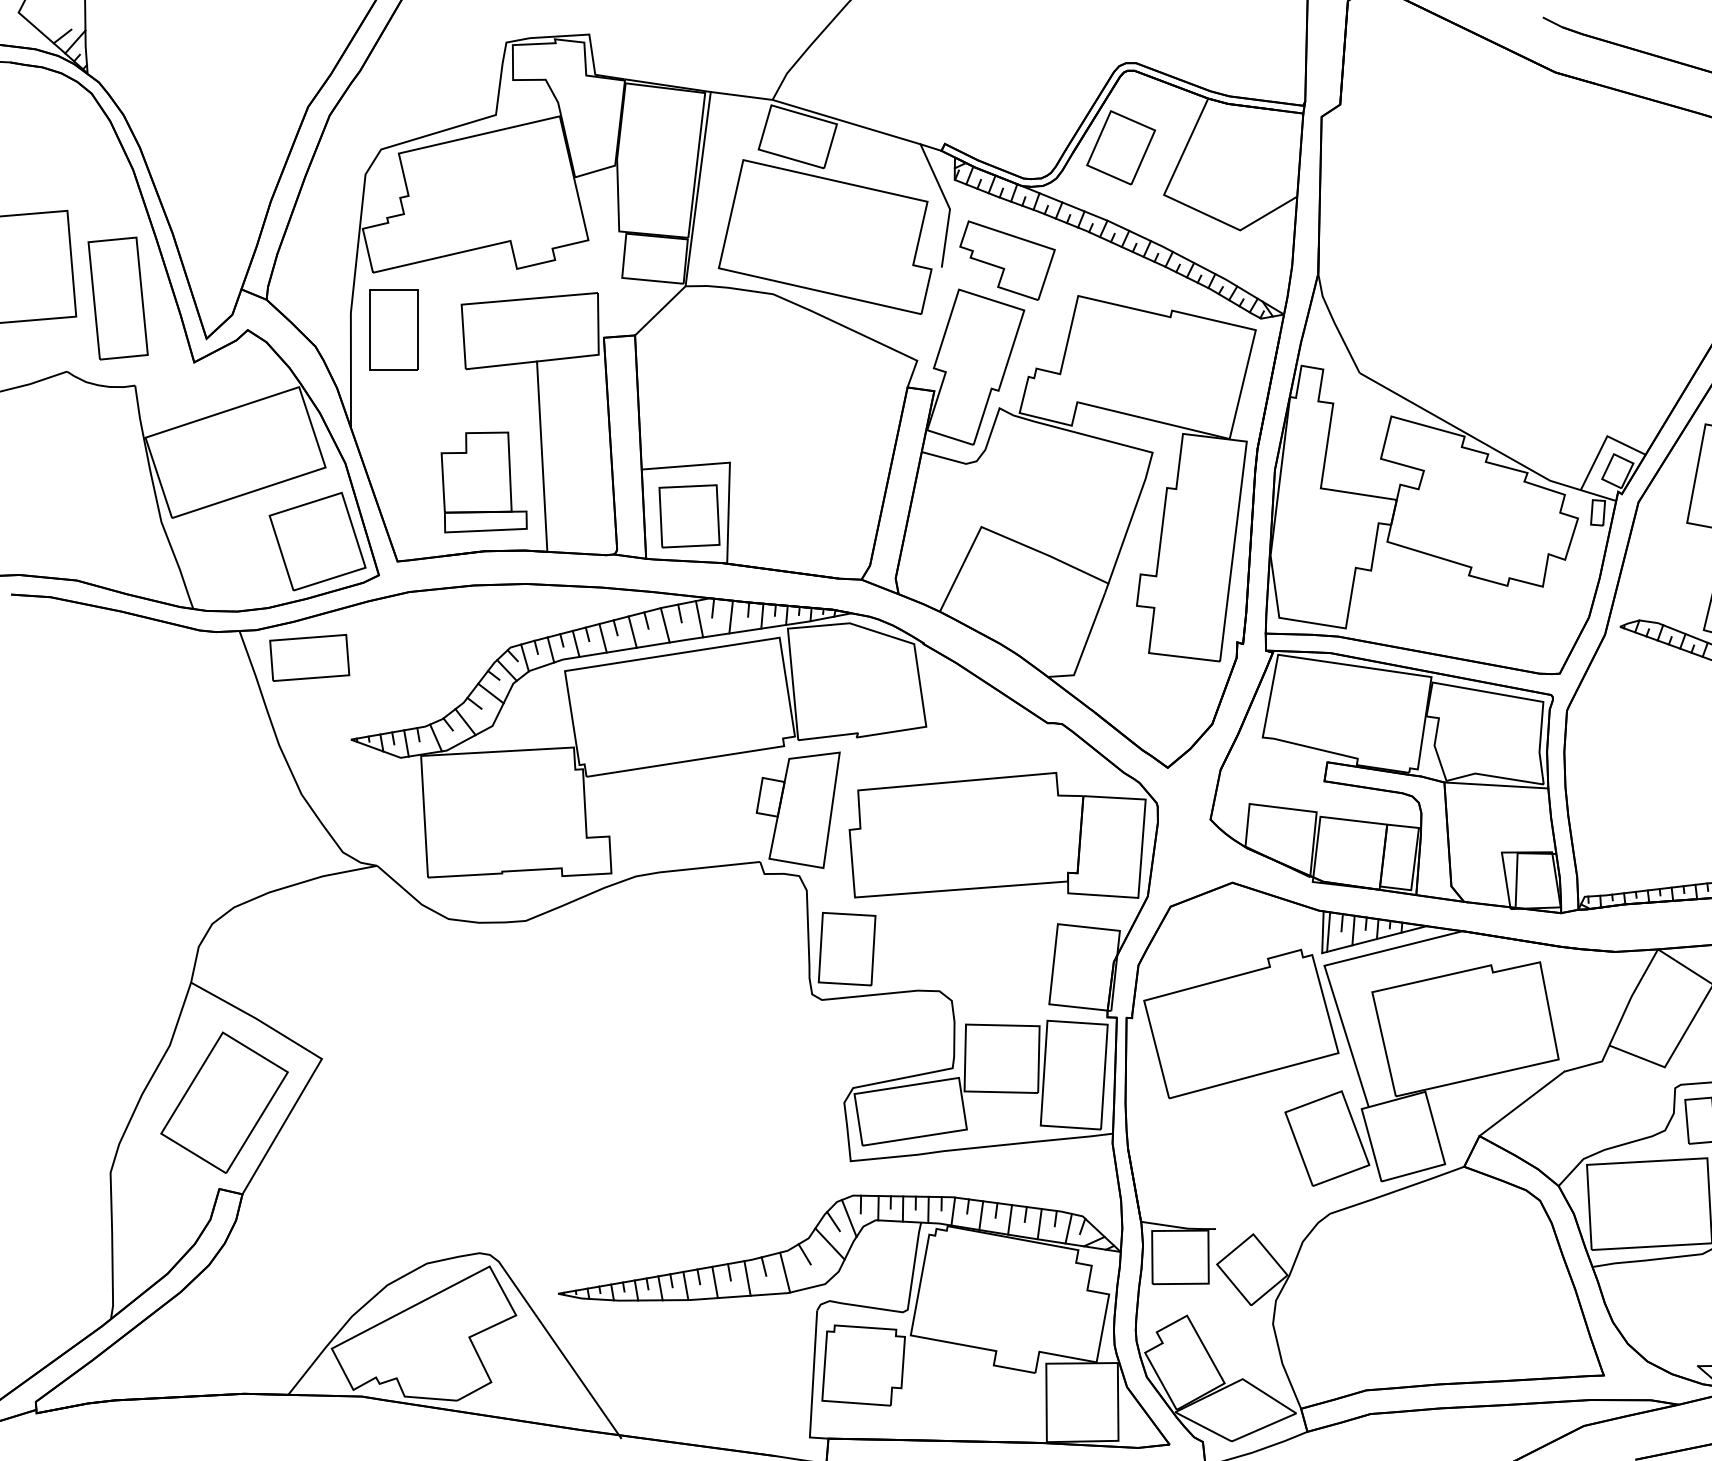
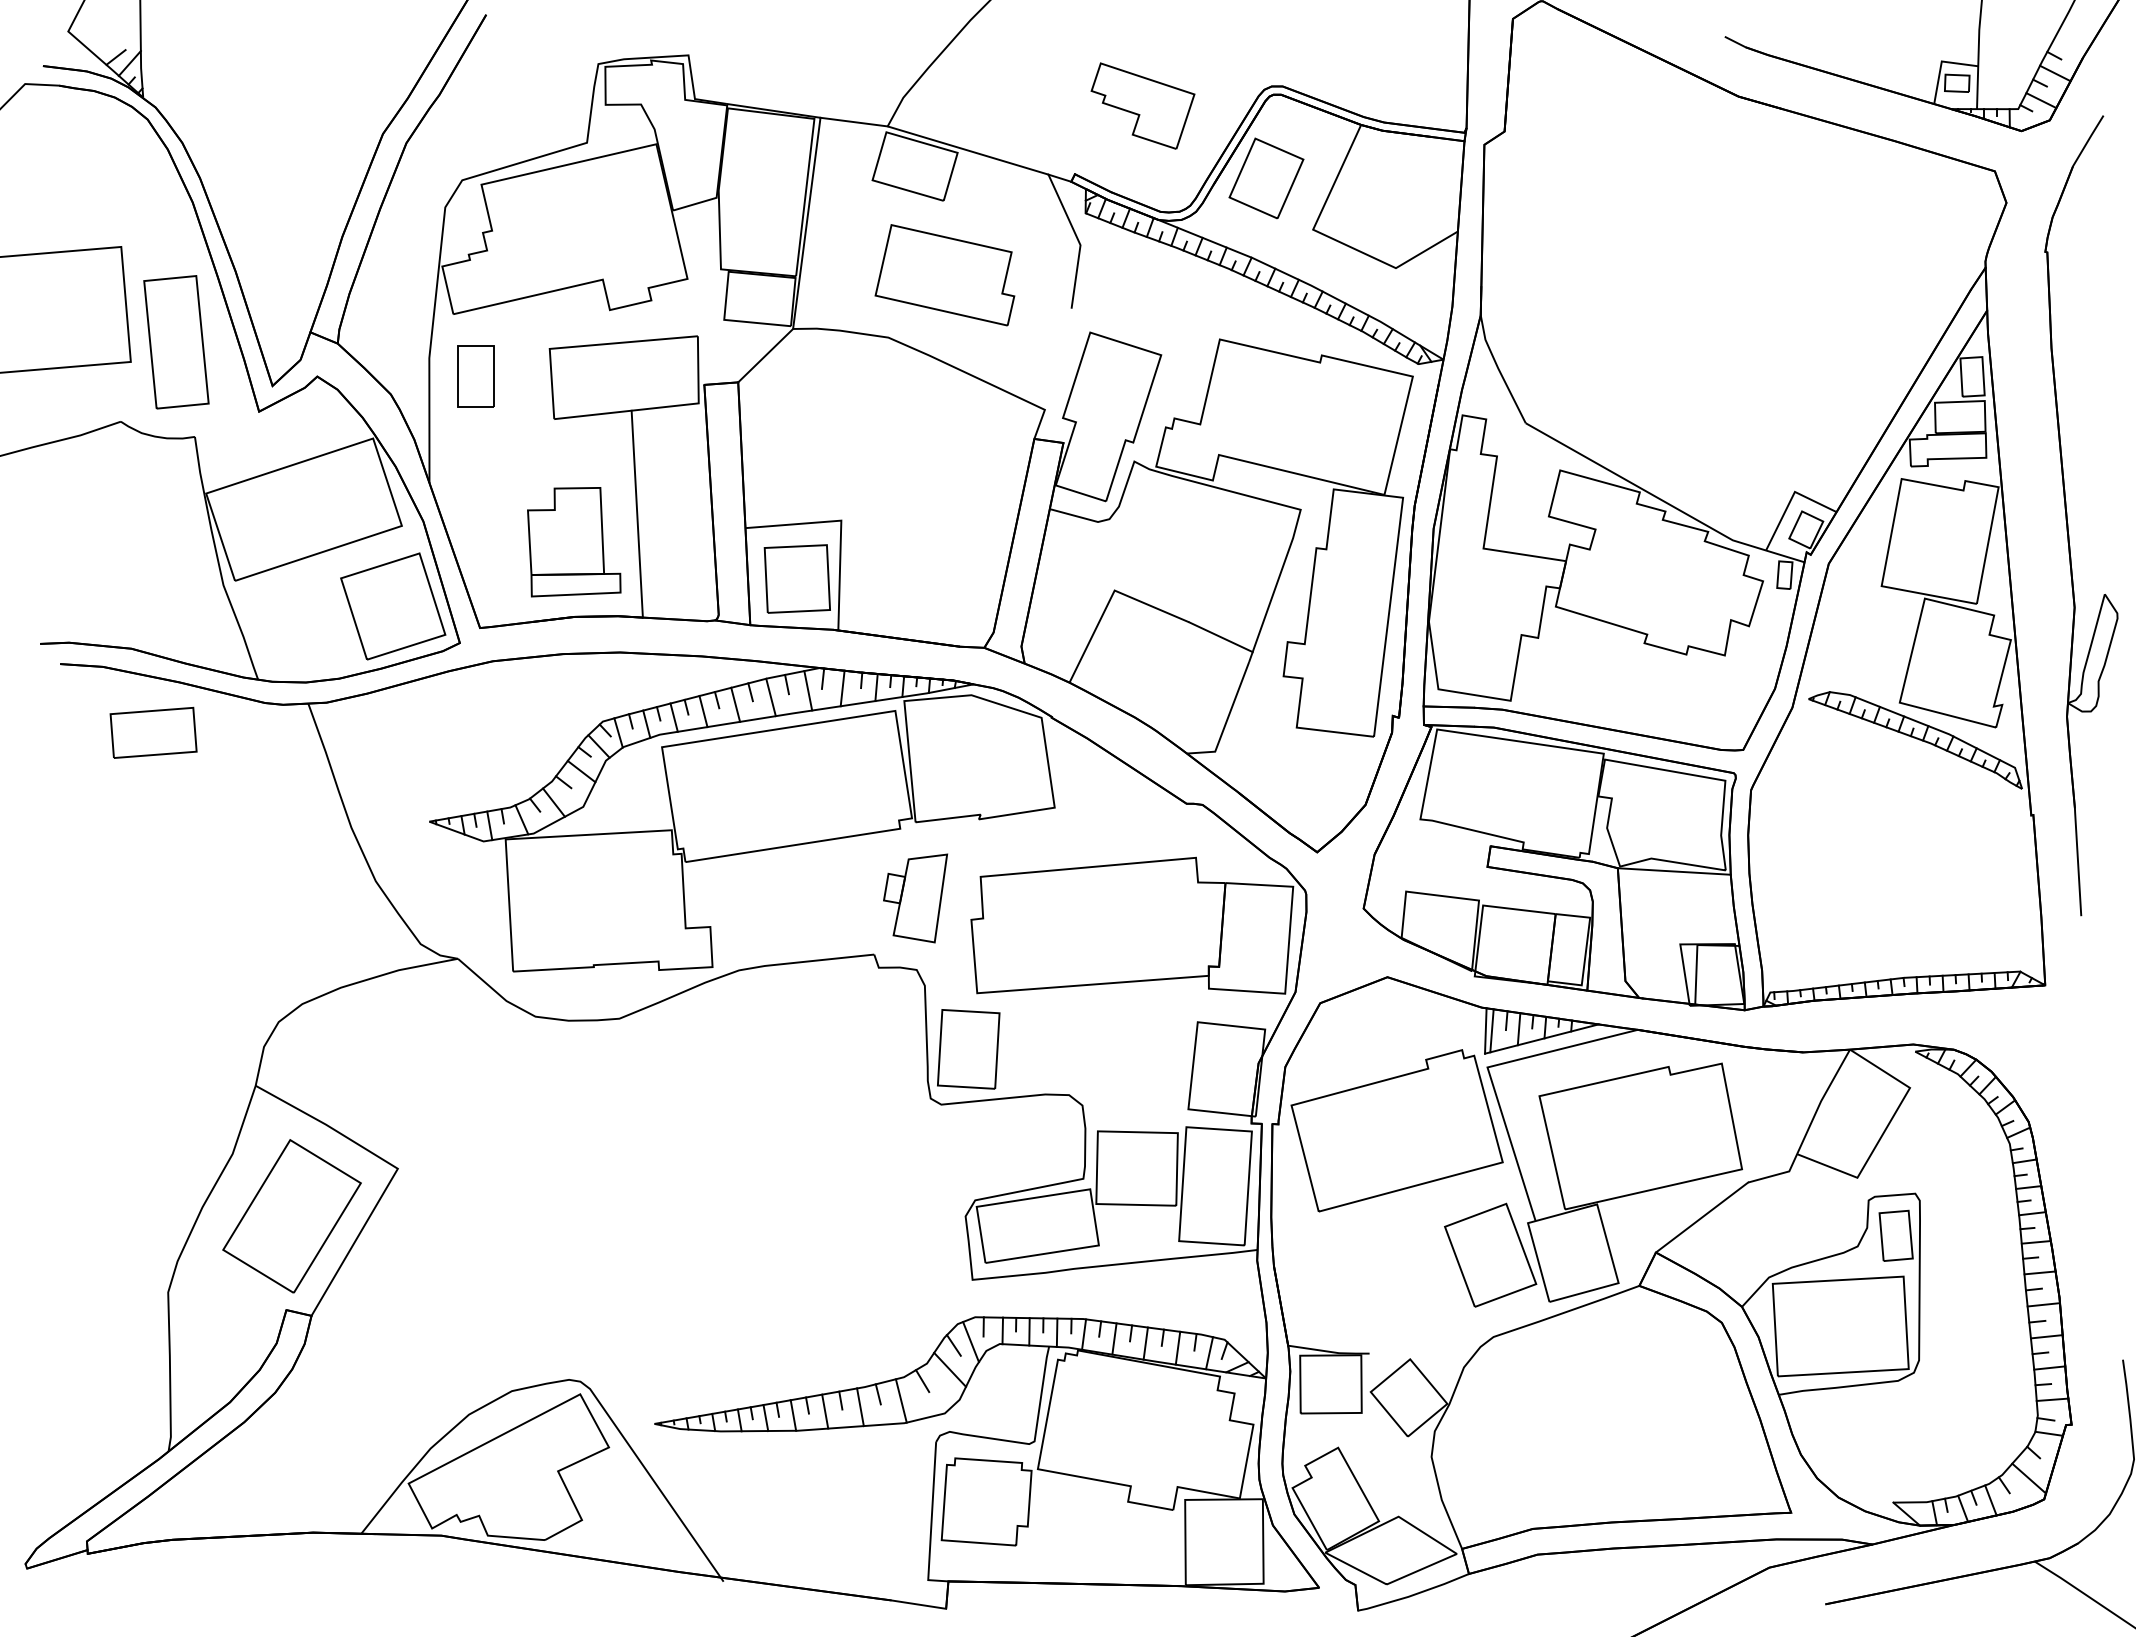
part: (824, 236) -> (944, 274), size x0.6
part: (1007, 260) -> (1142, 105), moved
part: (393, 329) -> (475, 375), size x0.7
part: (309, 657) -> (153, 732), moved
part: (798, 810) -> (915, 898), size x0.7

